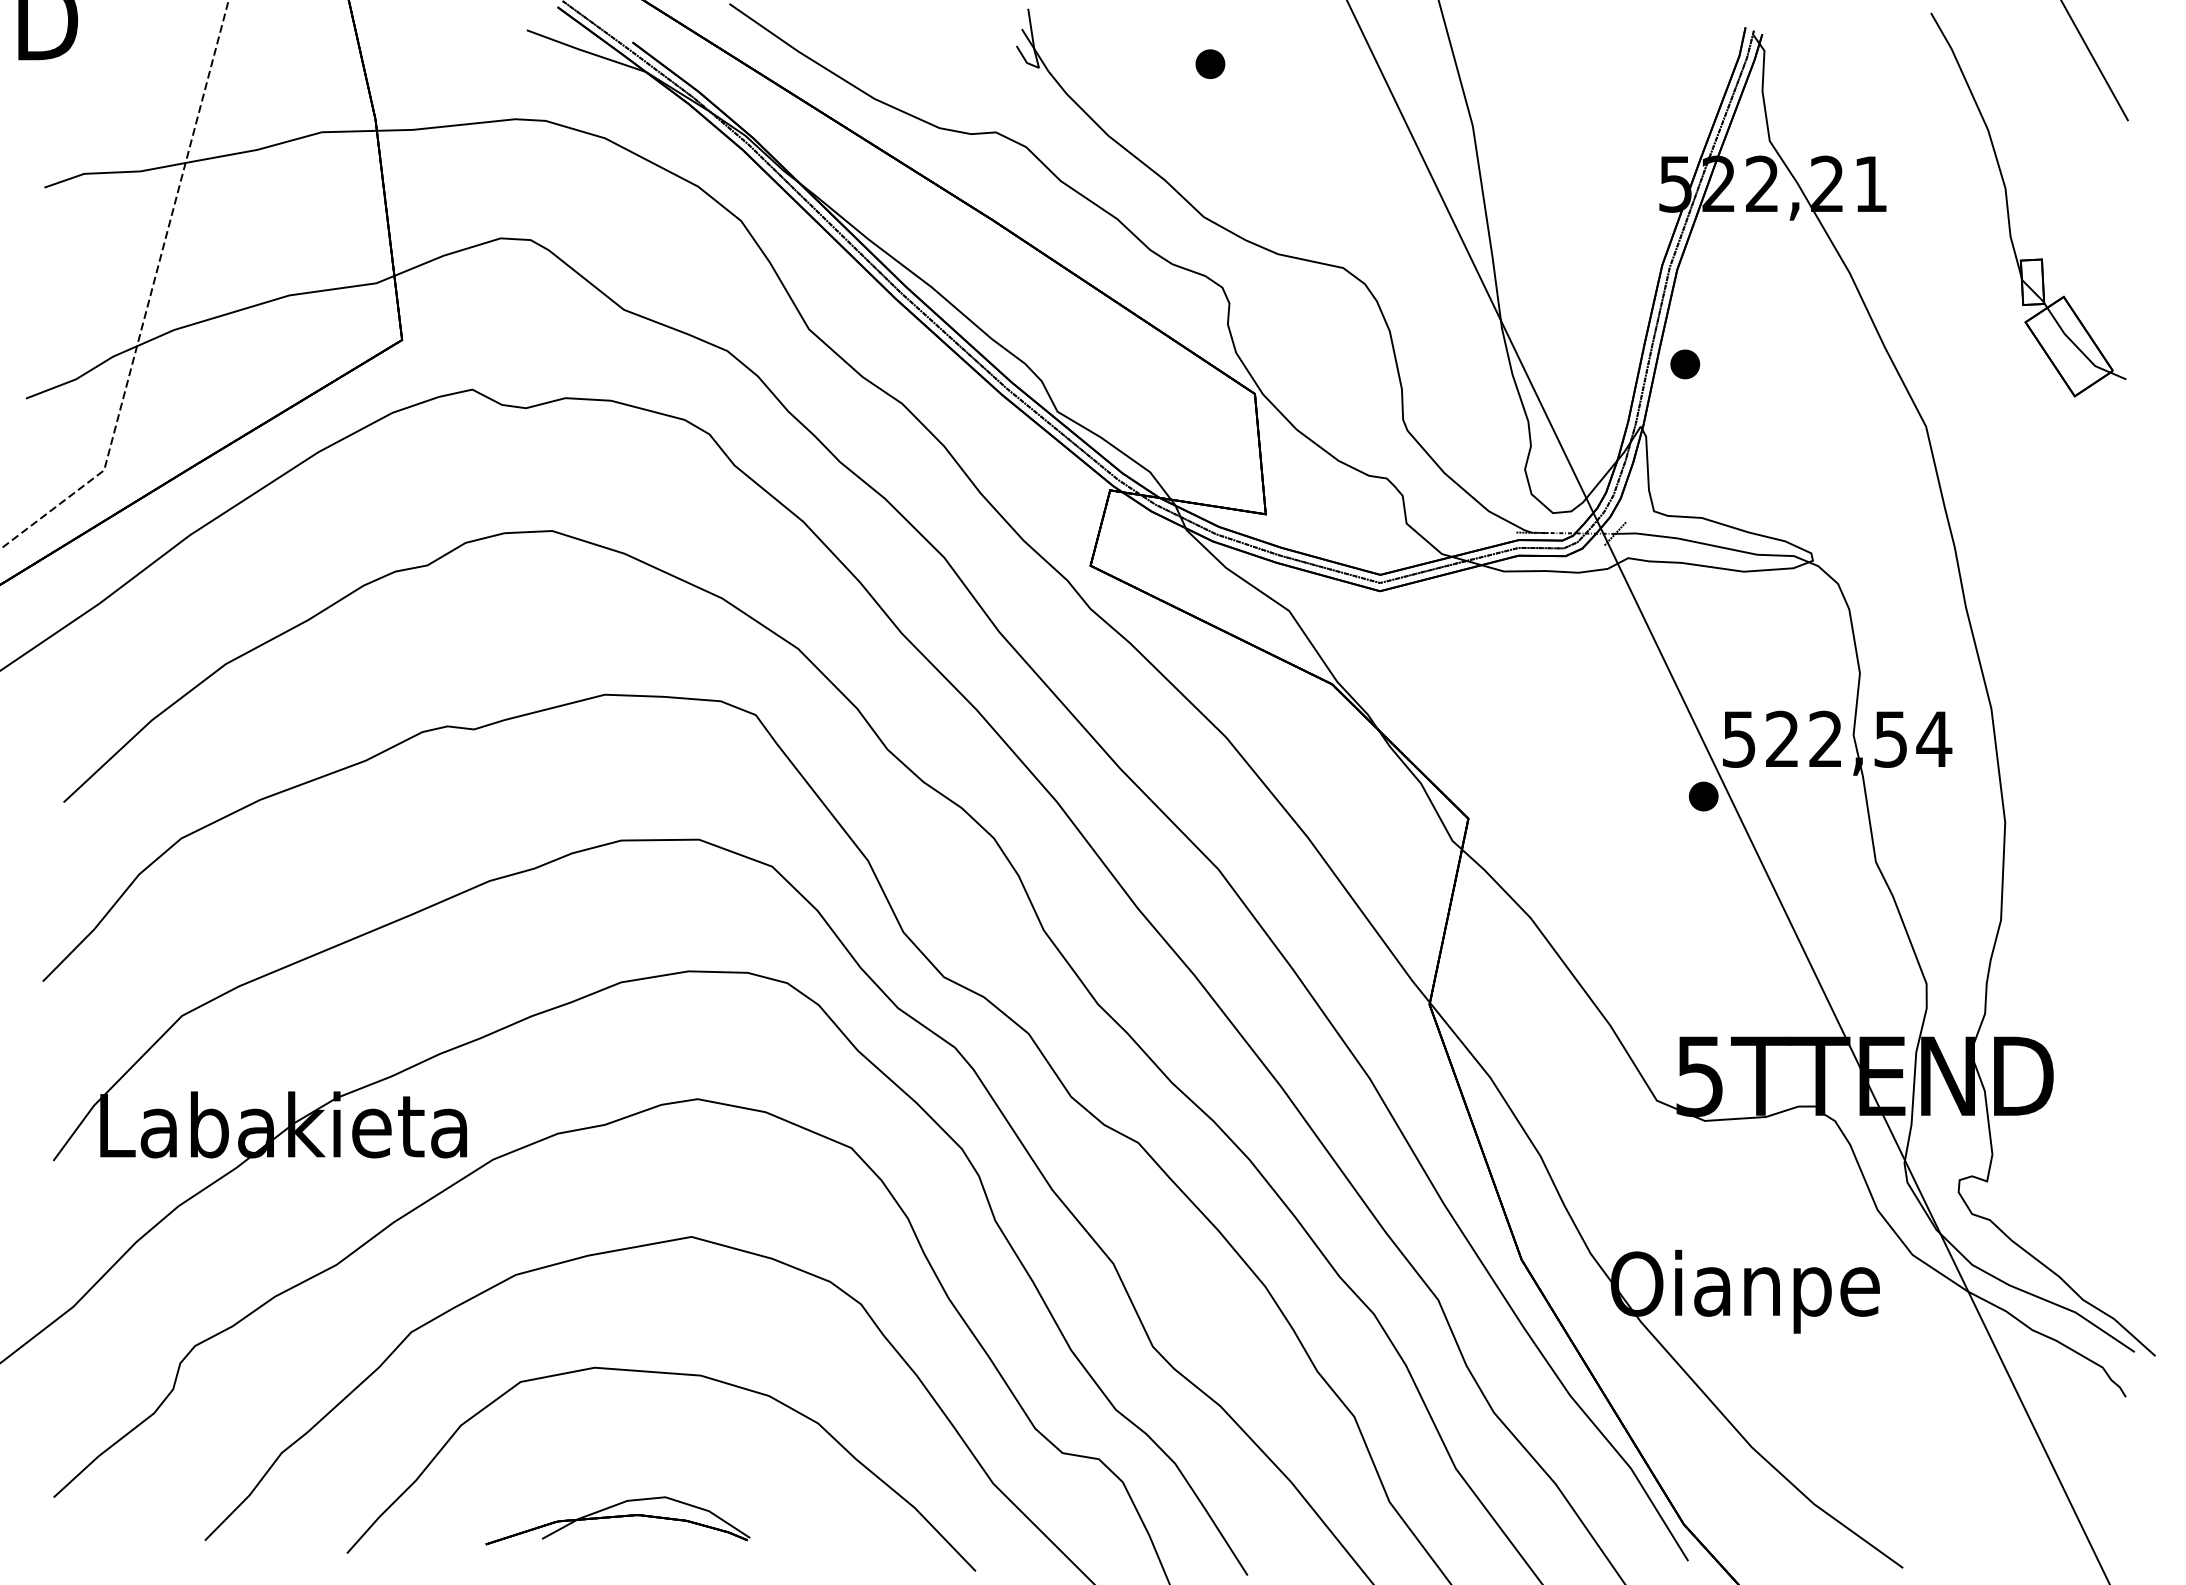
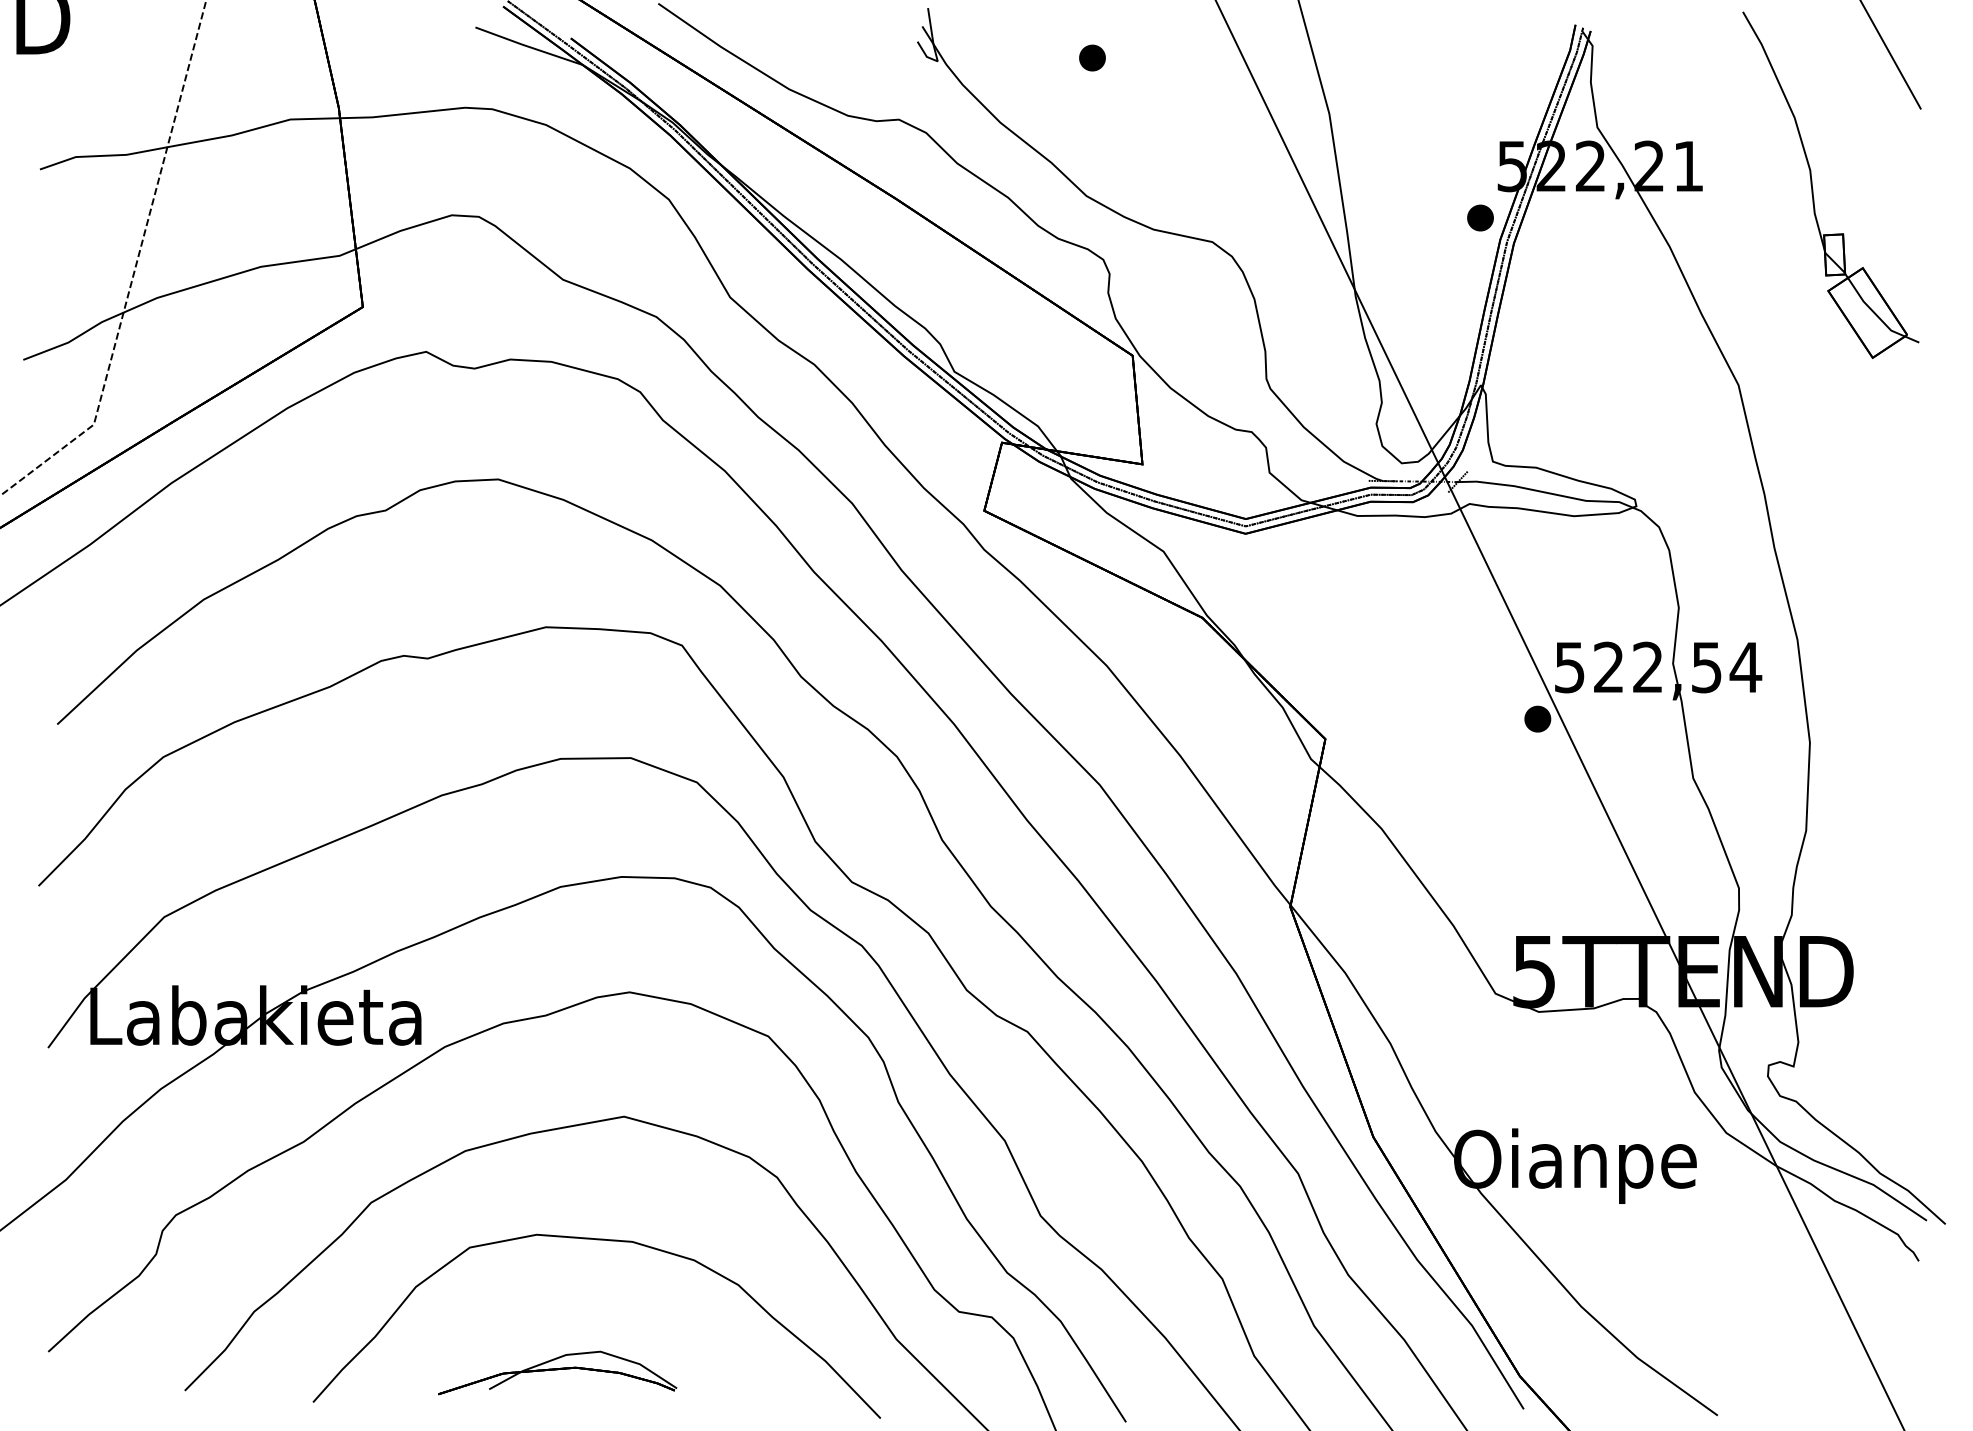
part: (1685, 364) -> (1480, 218), moved

